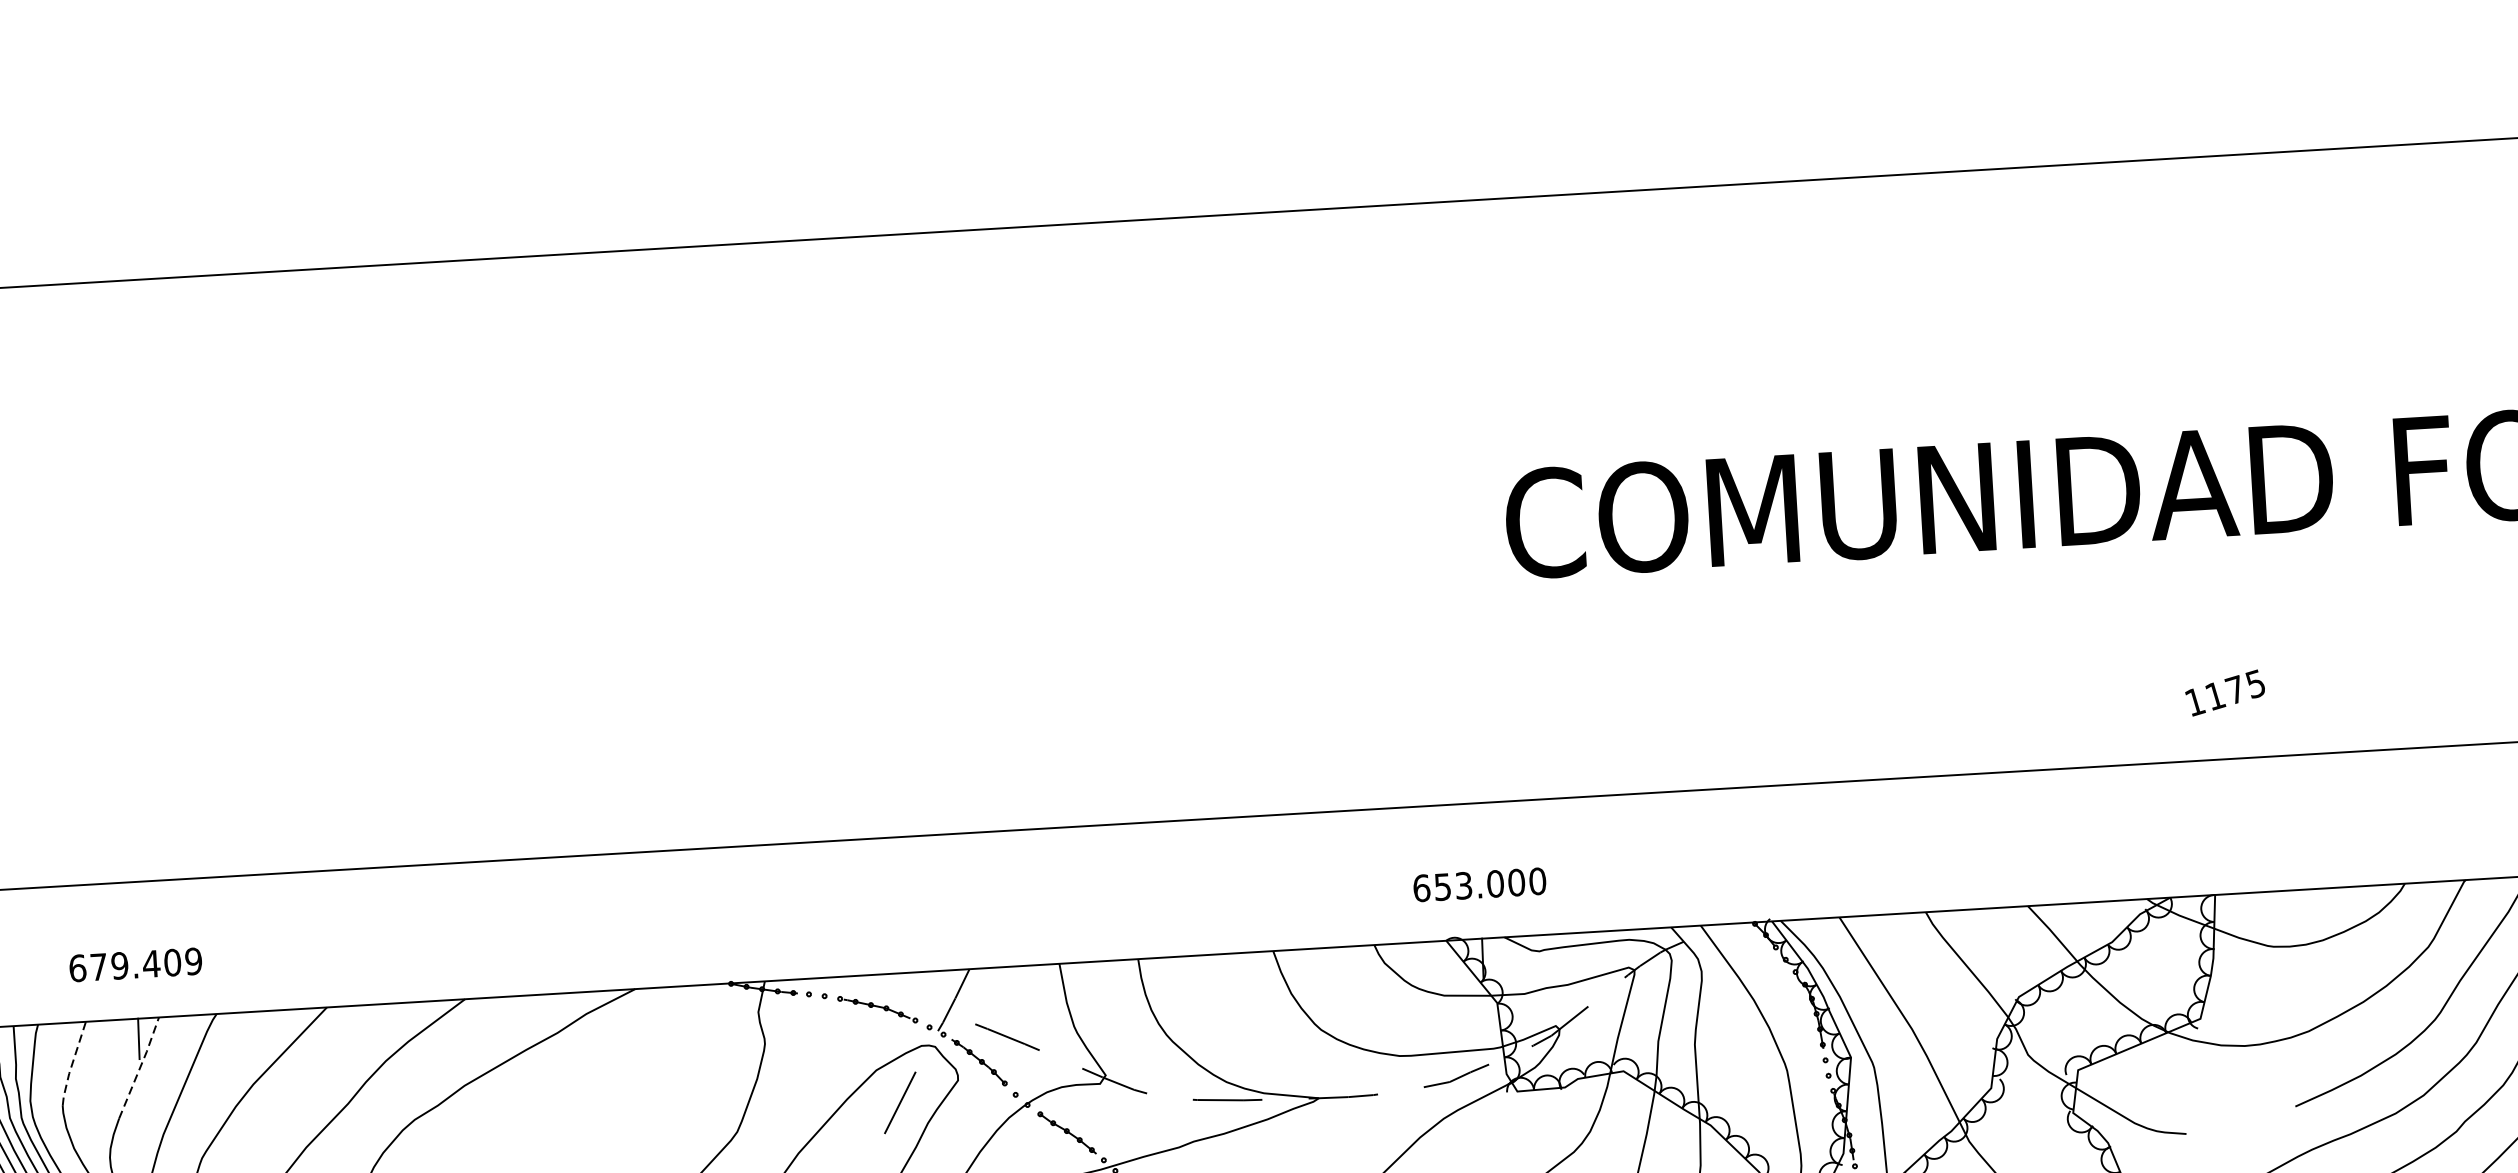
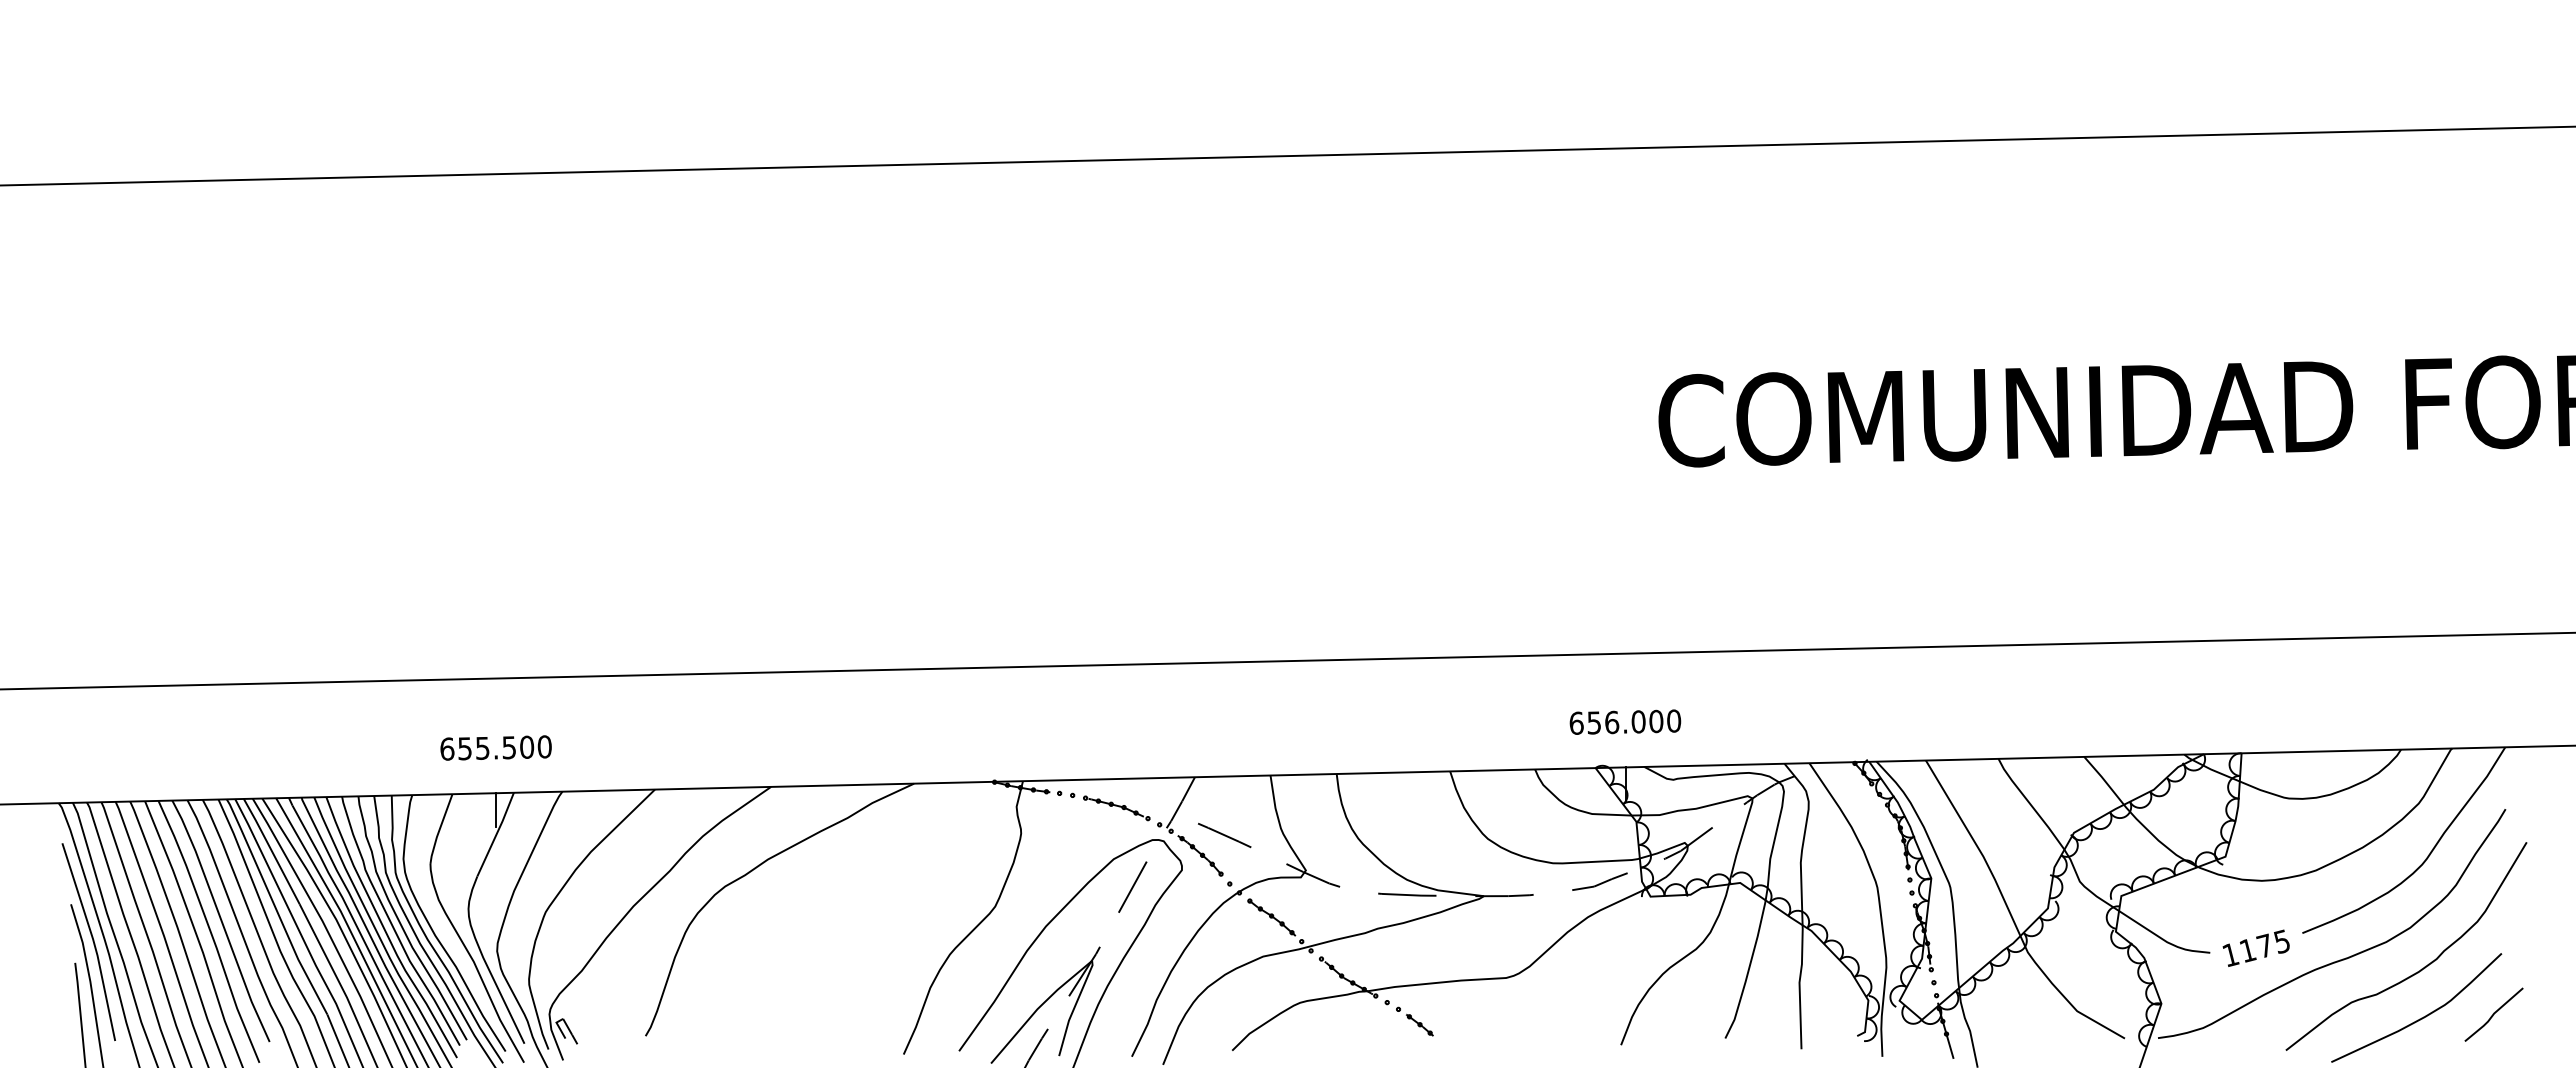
text: (2224, 692) -> (2255, 947), moved
text: (1464, 885) -> (1612, 722), 653.000 -> 656.000
text: (145, 963) -> (504, 747), 679.409 -> 655.500
line: (71, 1064) -> (439, 829), dashed -> solid
line: (140, 1066) -> (496, 833), dashed -> solid

